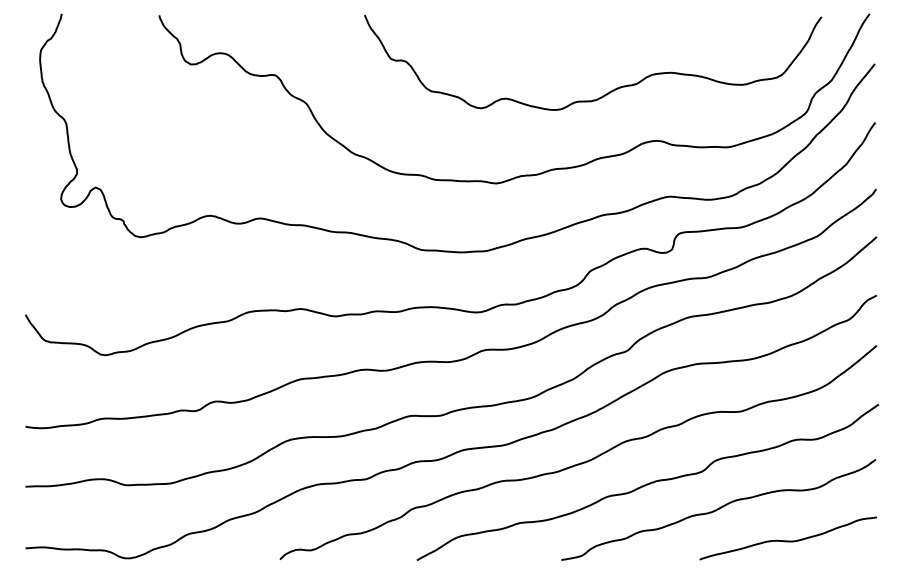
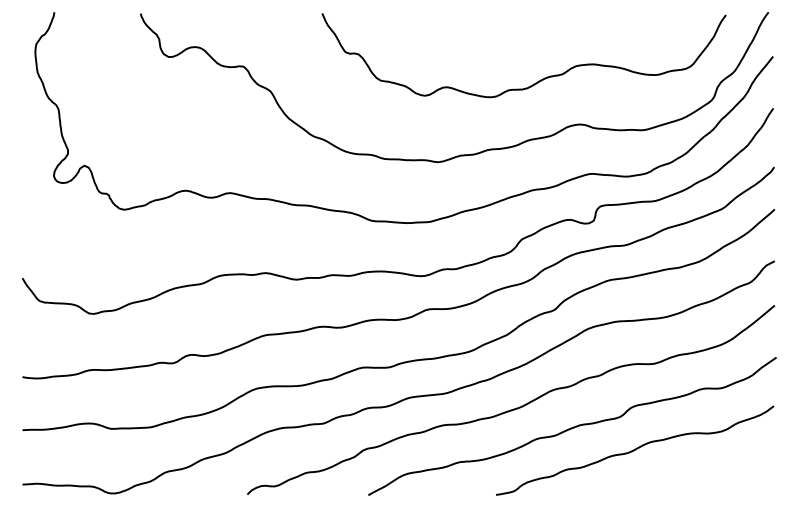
curve: (787, 540) -> (695, 477), removed

